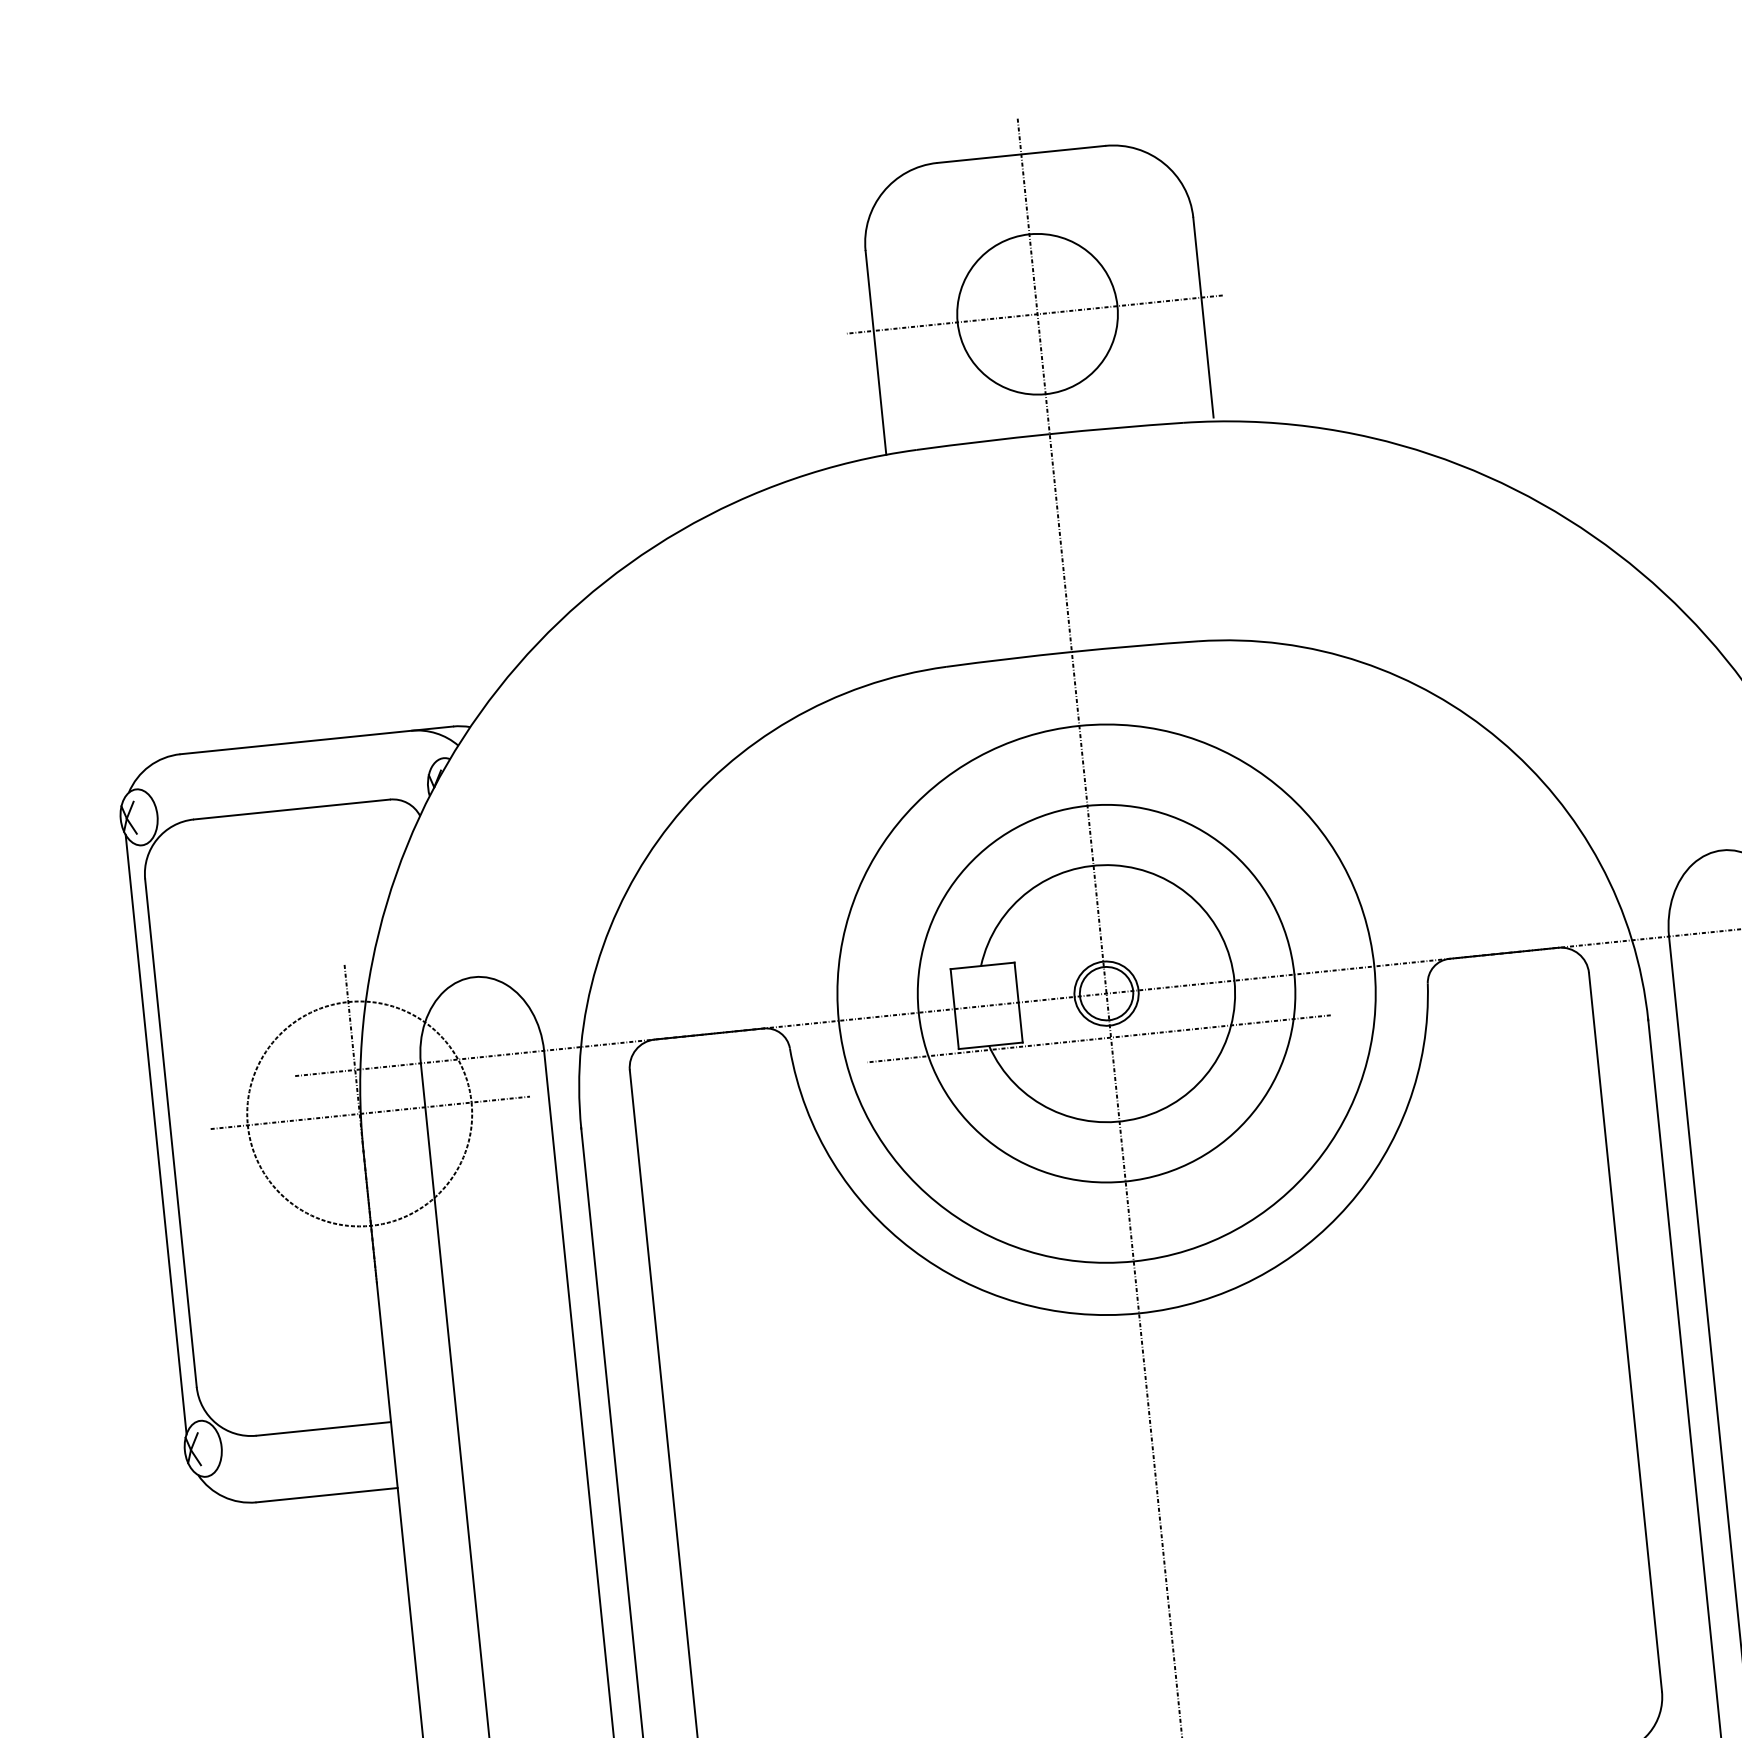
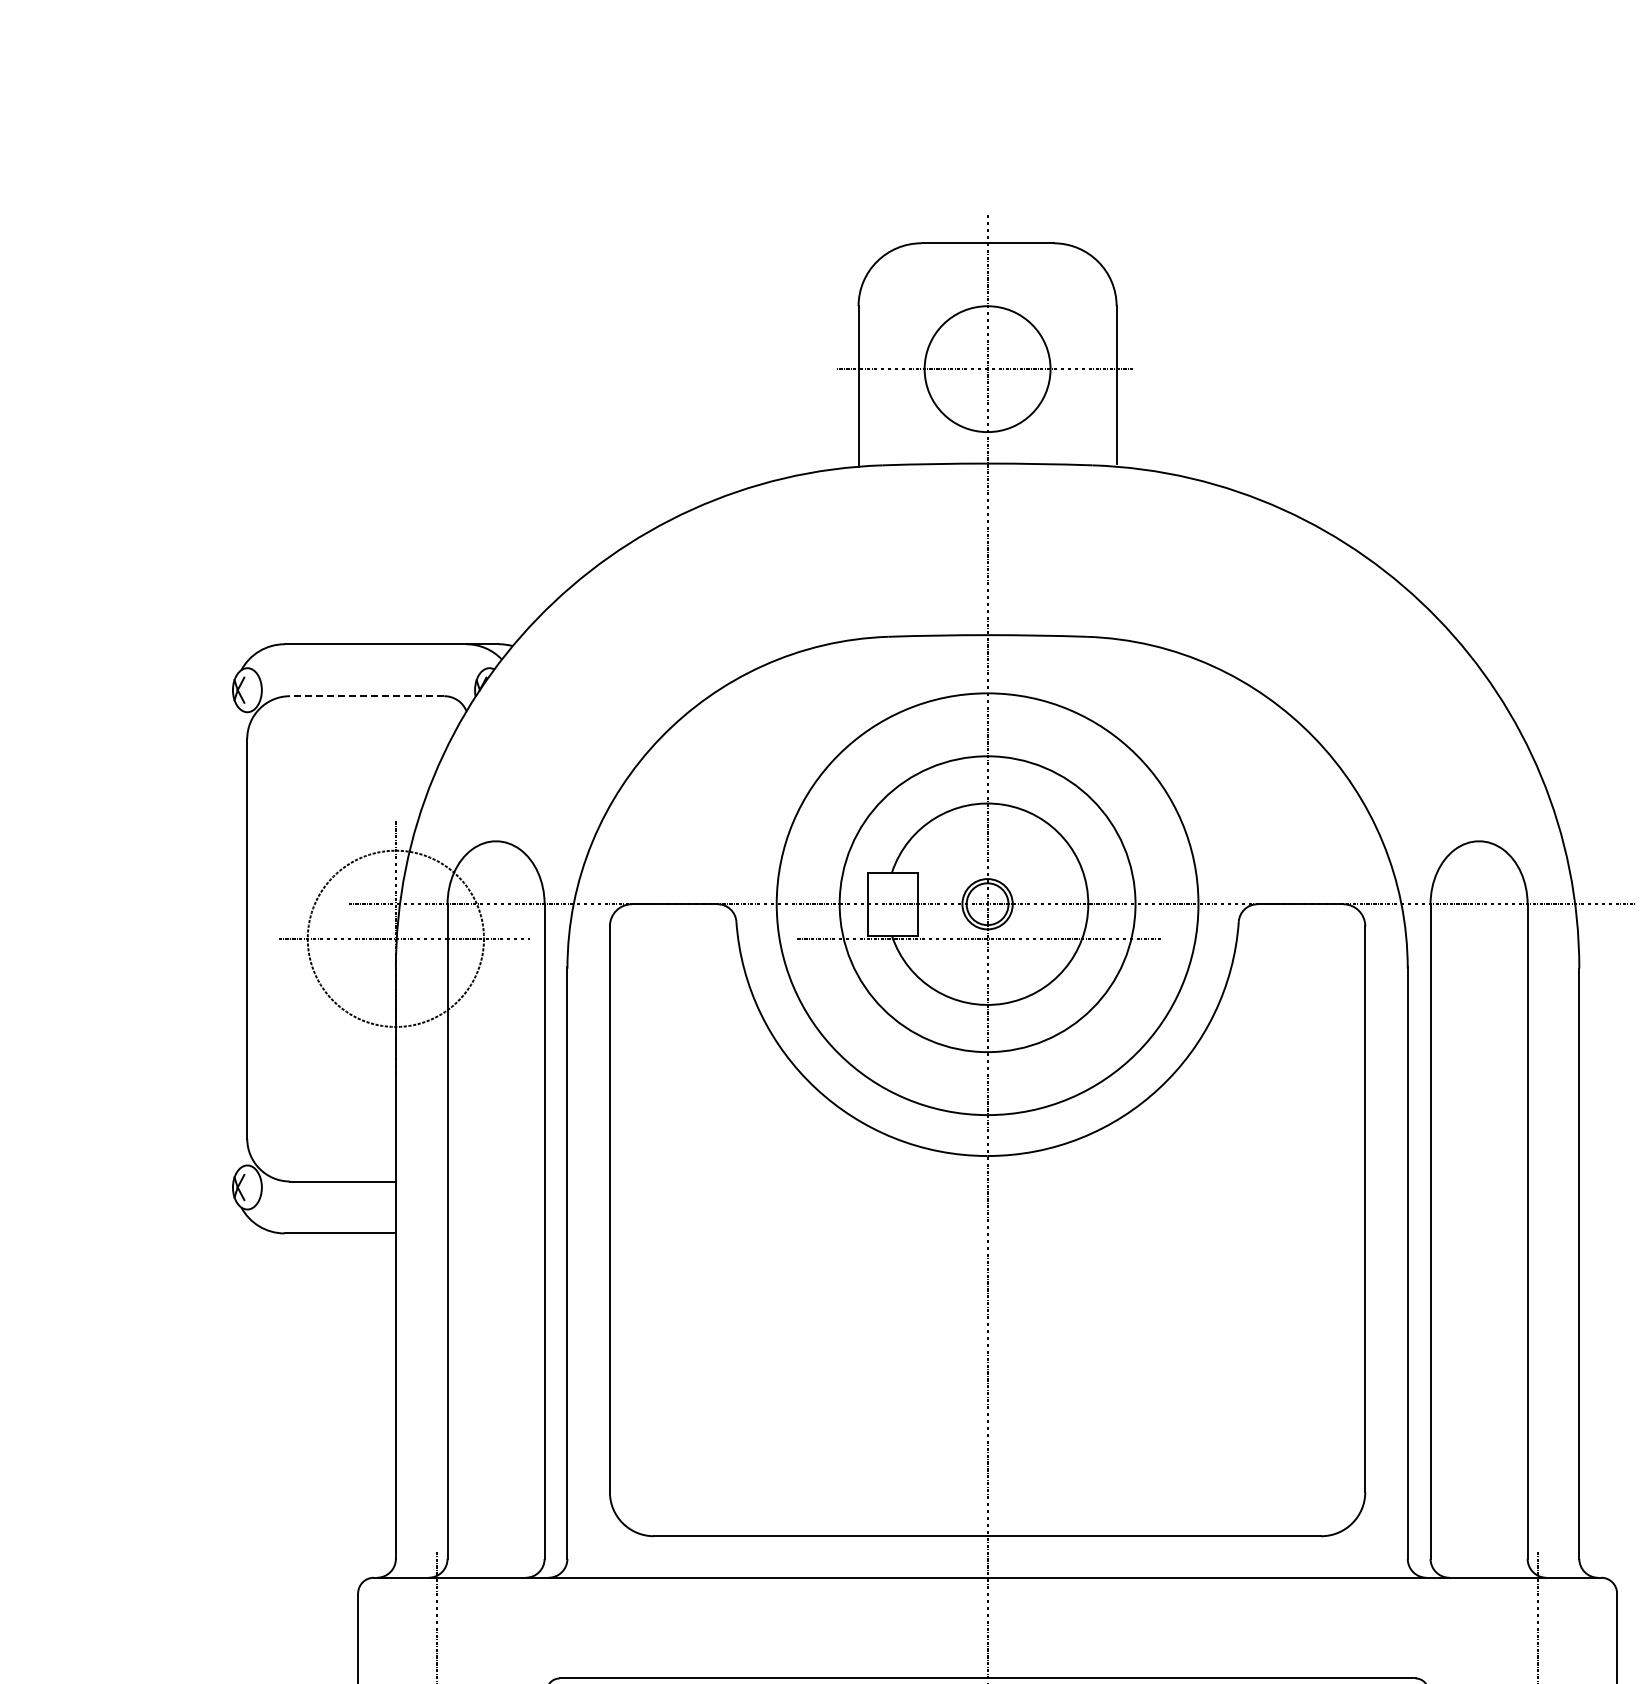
line: (291, 810) -> (366, 696), solid -> dashed
line: (156, 1134) -> (235, 938), removed

